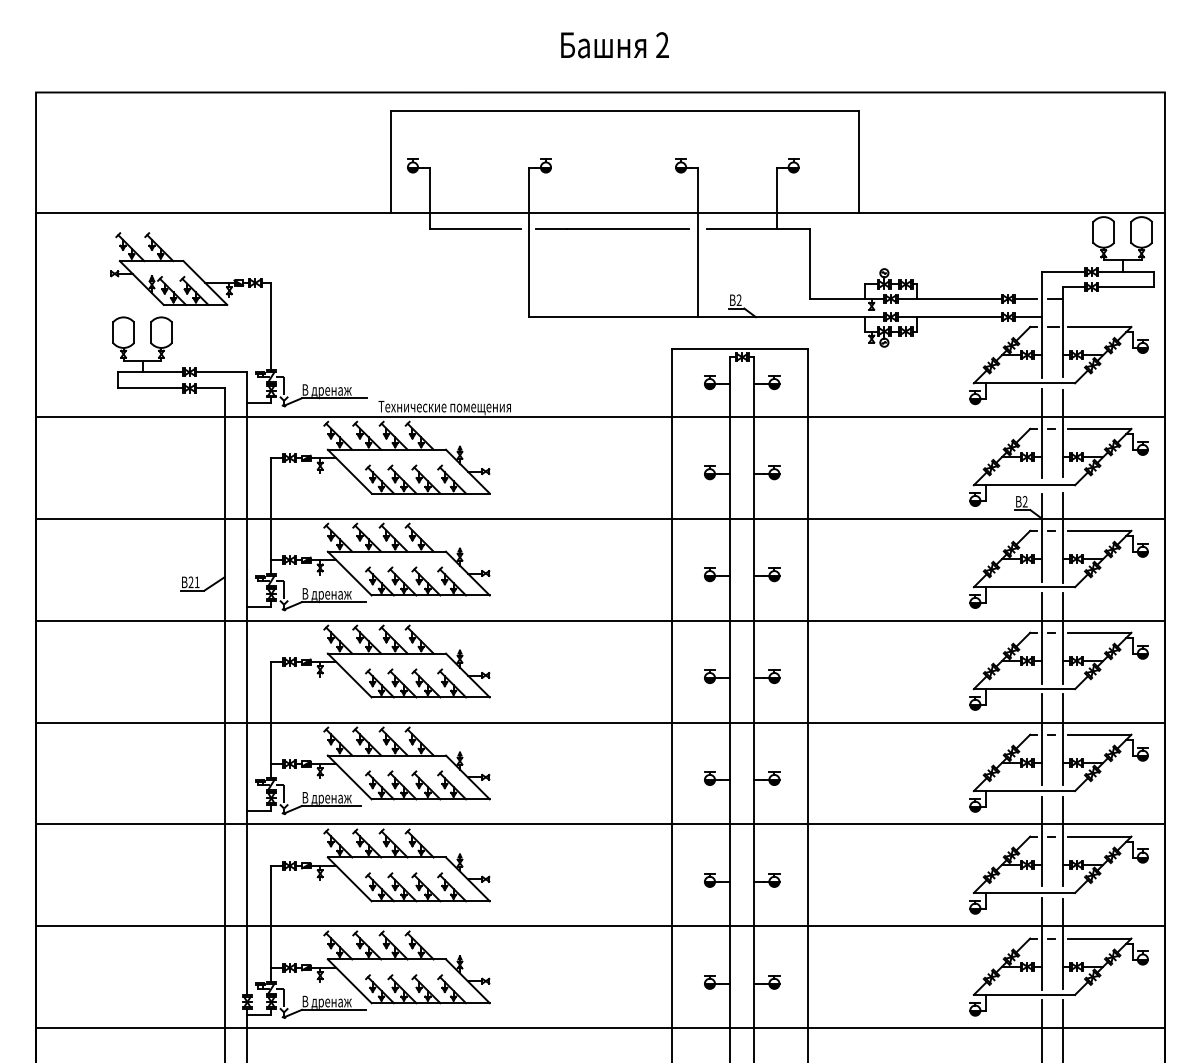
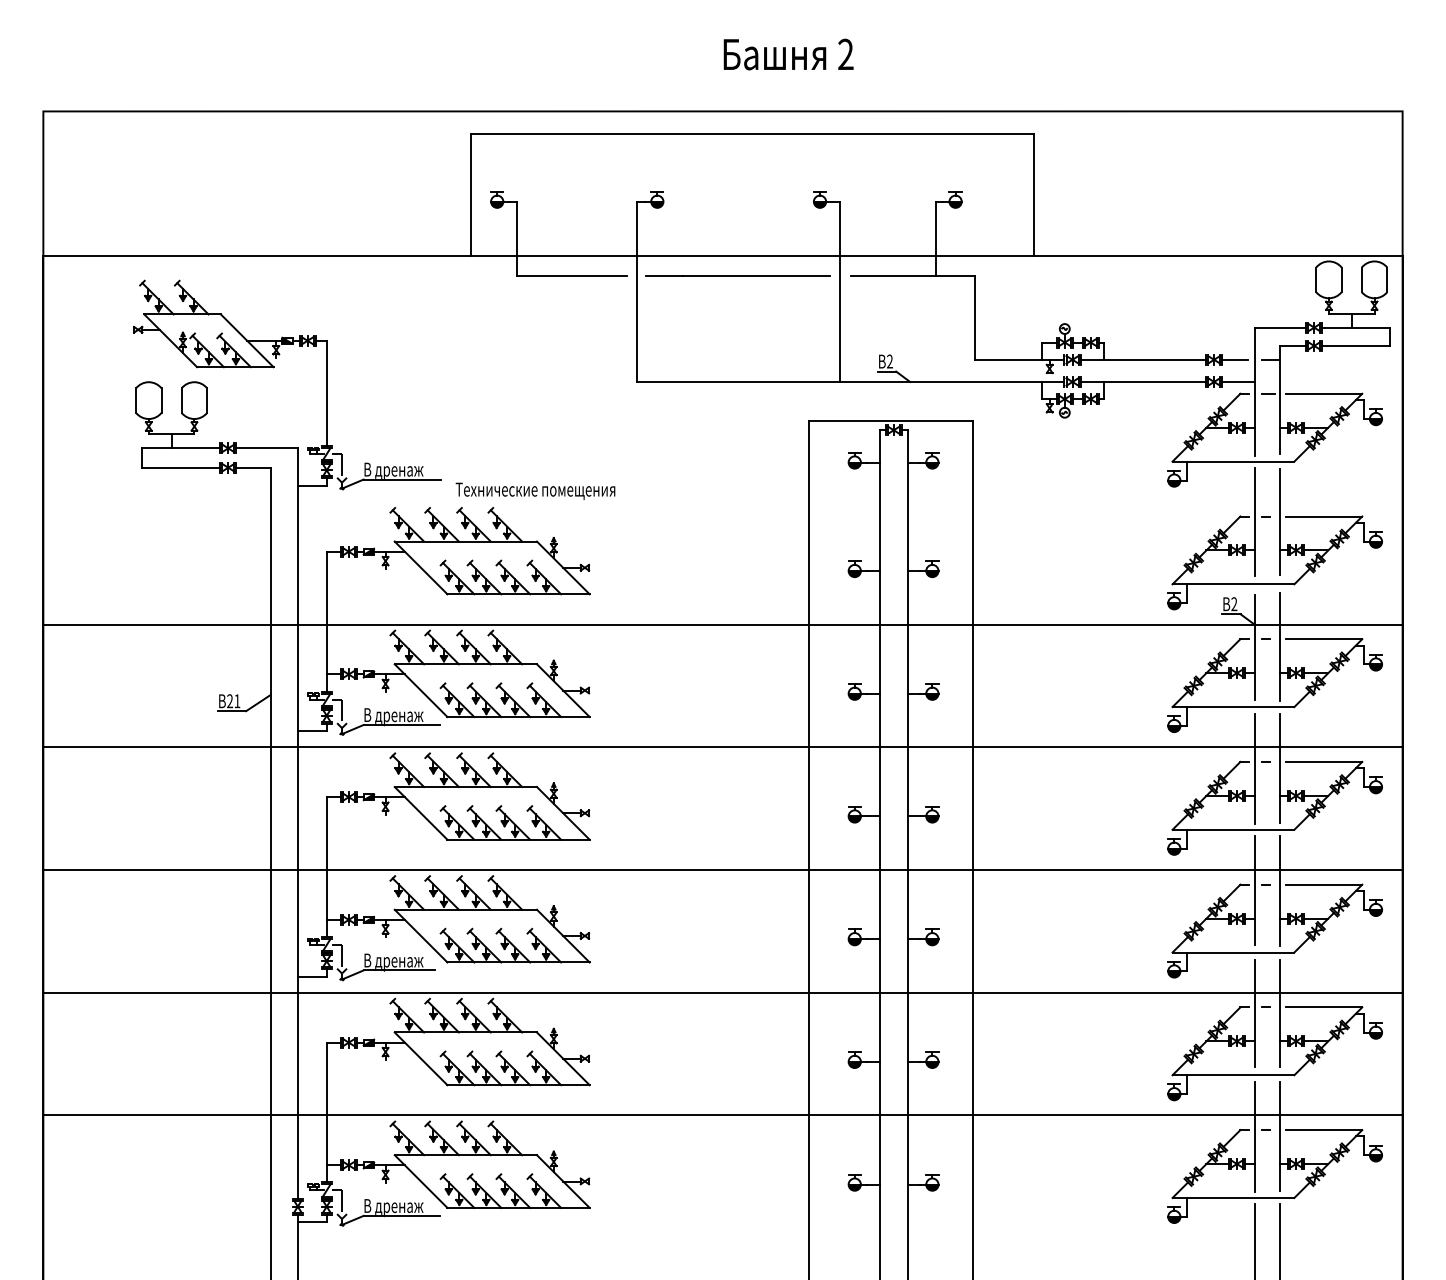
text: (614, 45) -> (788, 54), moved
line: (600, 416) -> (723, 501), removed
line: (600, 1028) -> (723, 1238), removed

